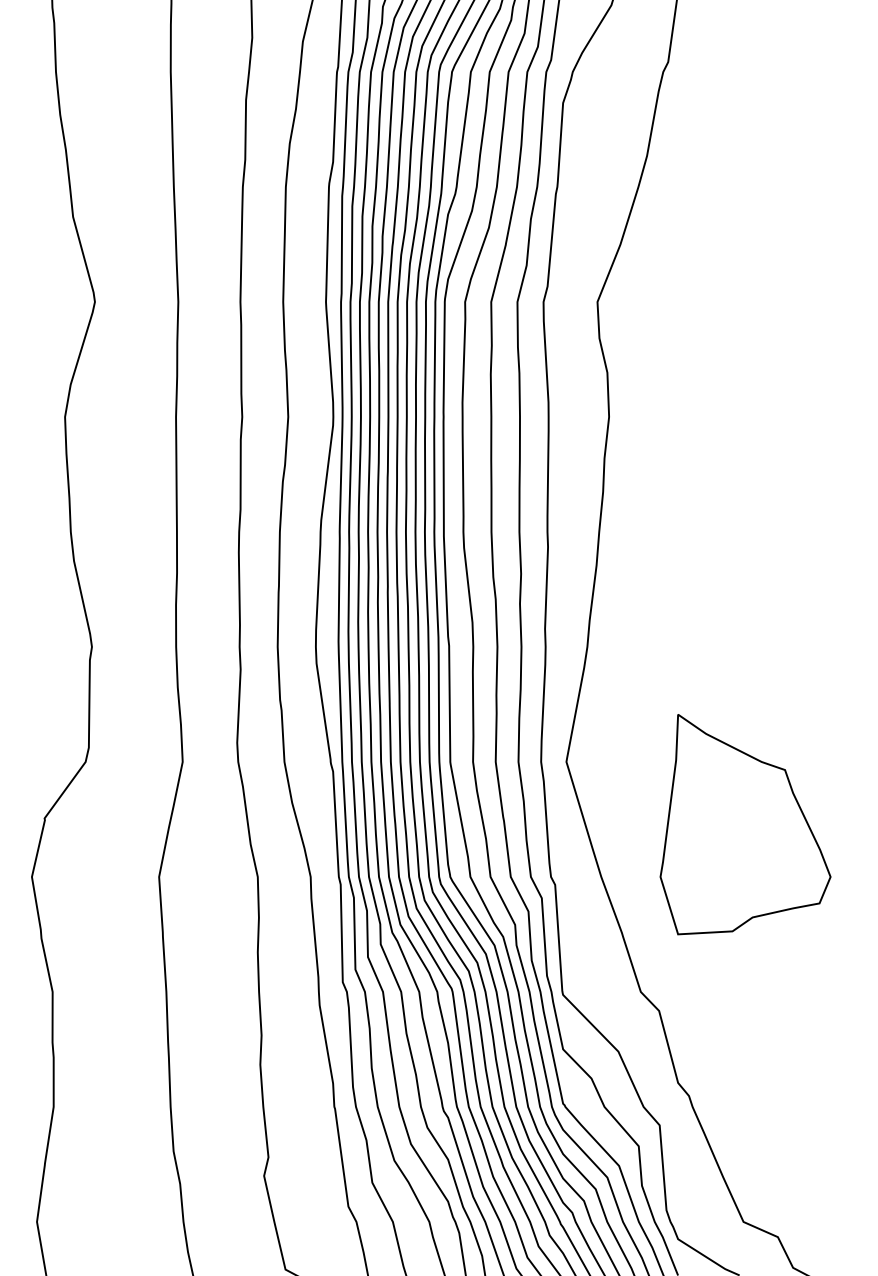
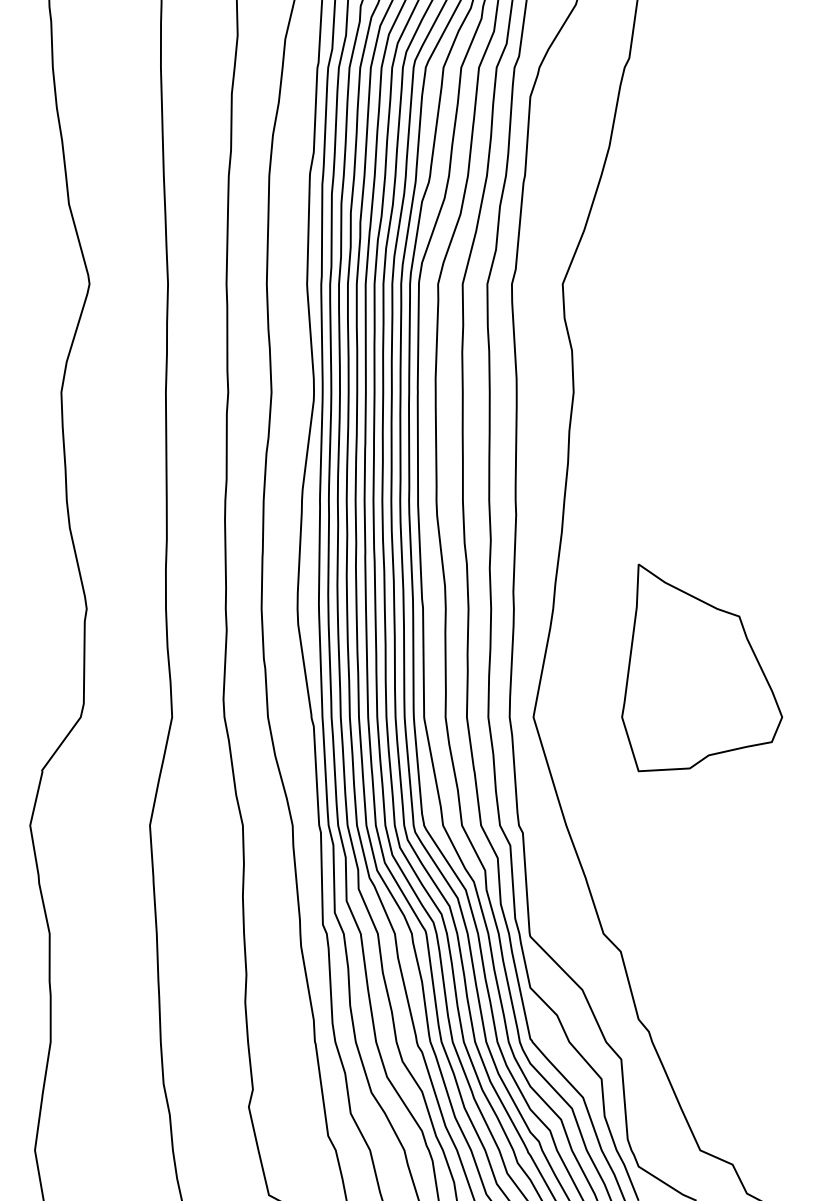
part: (745, 824) -> (702, 667), moved

